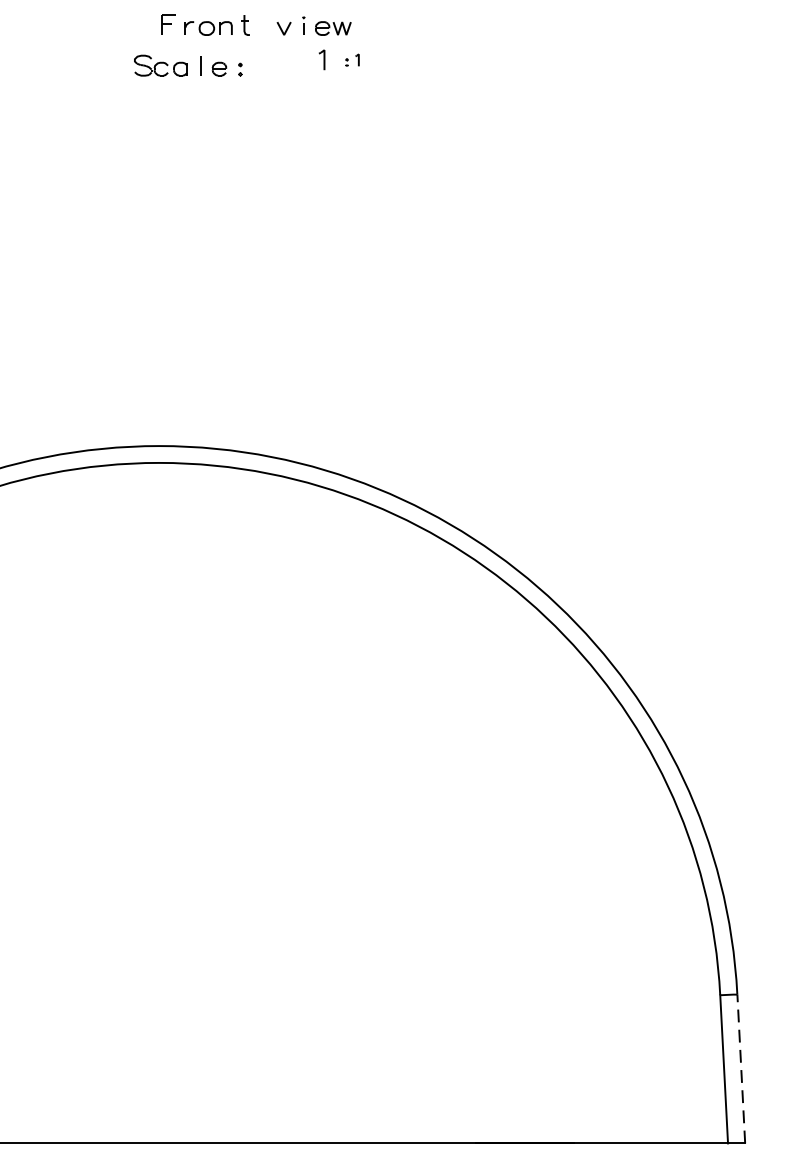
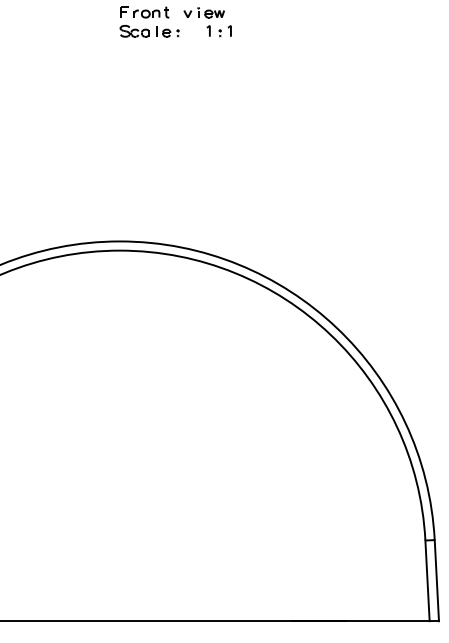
part: (351, 60) -> (224, 31), size x1.67
part: (187, 66) -> (149, 31), moved
line: (740, 1068) -> (436, 580), dashed -> solid

